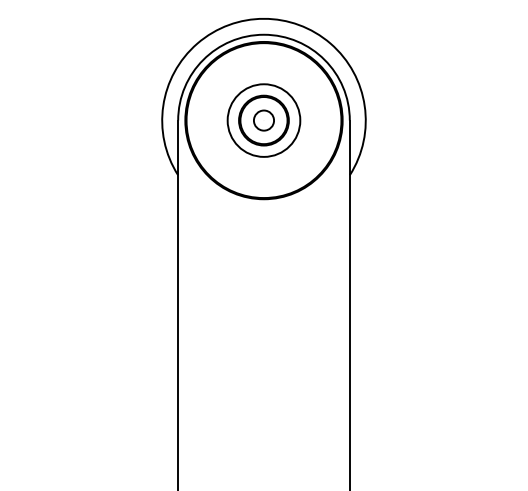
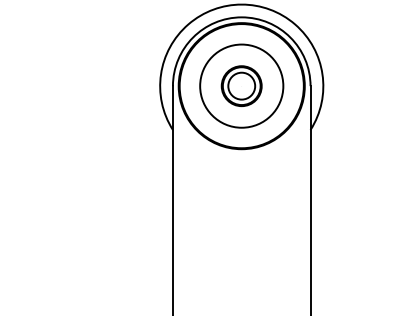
circle: (263, 120) -> (241, 86), size x1.43
circle: (263, 120) -> (241, 86), size x1.67

